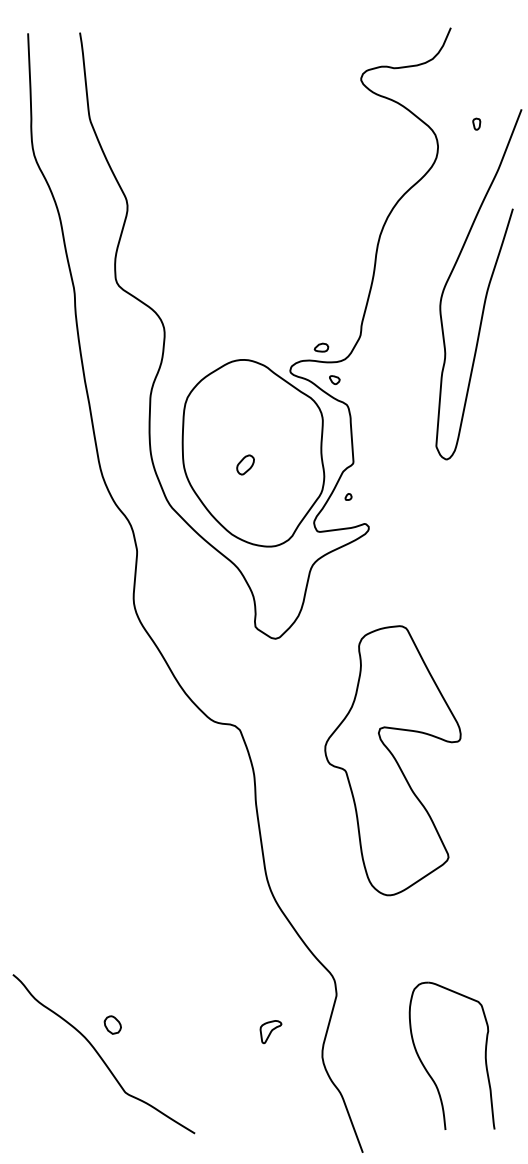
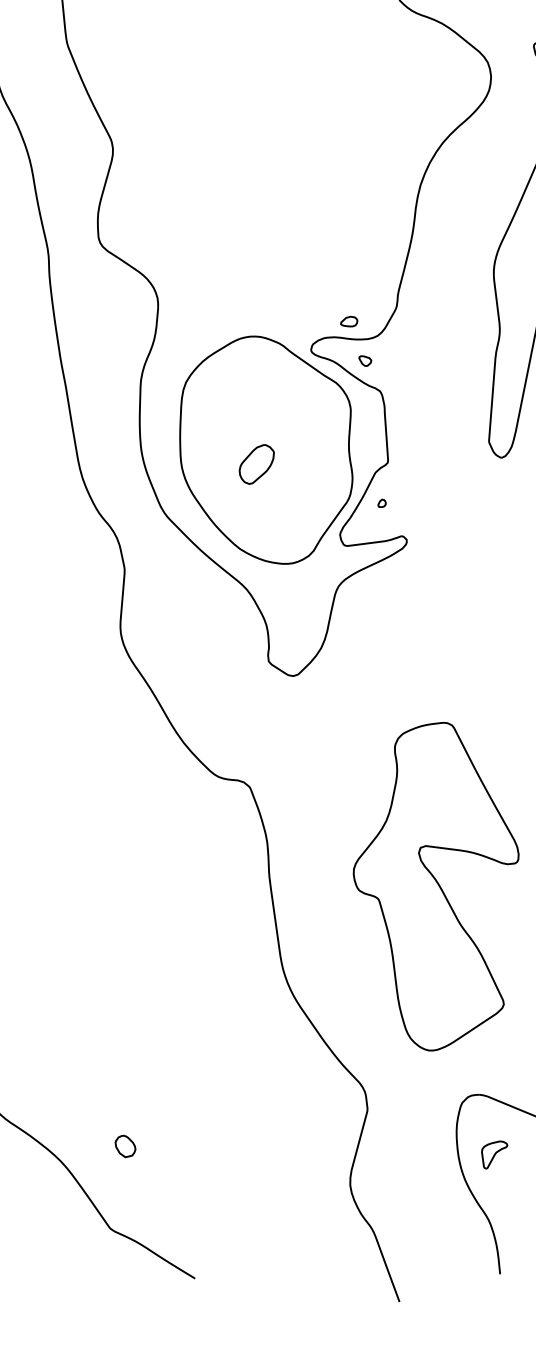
part: (245, 464) -> (256, 463), size x1.67
part: (392, 760) -> (435, 886), moved
part: (112, 1024) -> (125, 1145), moved
part: (270, 1032) -> (494, 1155), moved

